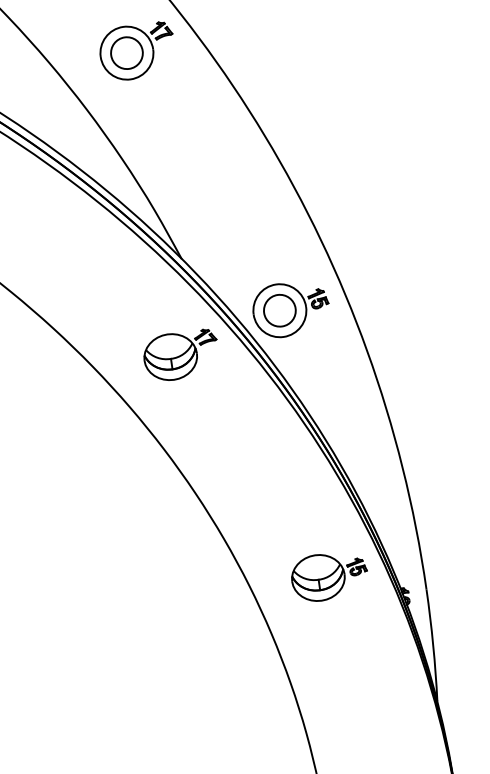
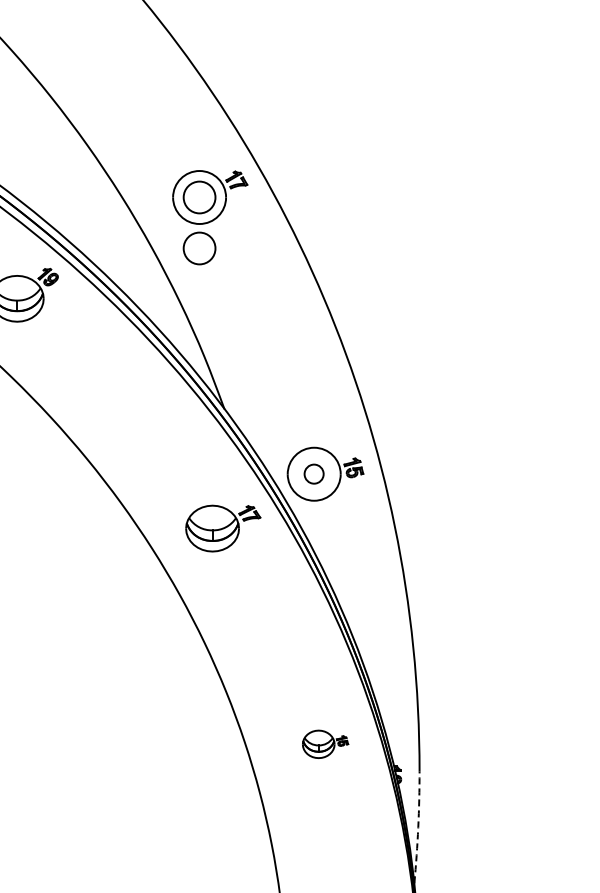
circle: (134, 103) -> (199, 248), added
circle: (279, 310) -> (313, 473), size x0.6
part: (181, 355) -> (223, 528), moved
part: (329, 576) -> (325, 744), size x0.6
arc: (433, 645) -> (418, 827), solid -> dashed

